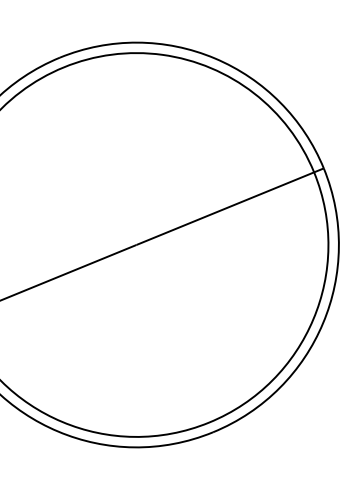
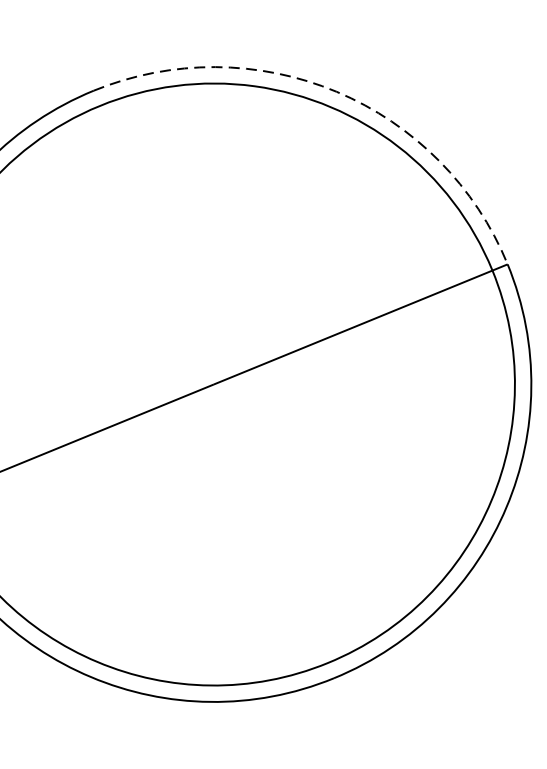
arc: (214, 58) -> (336, 91), solid -> dashed

